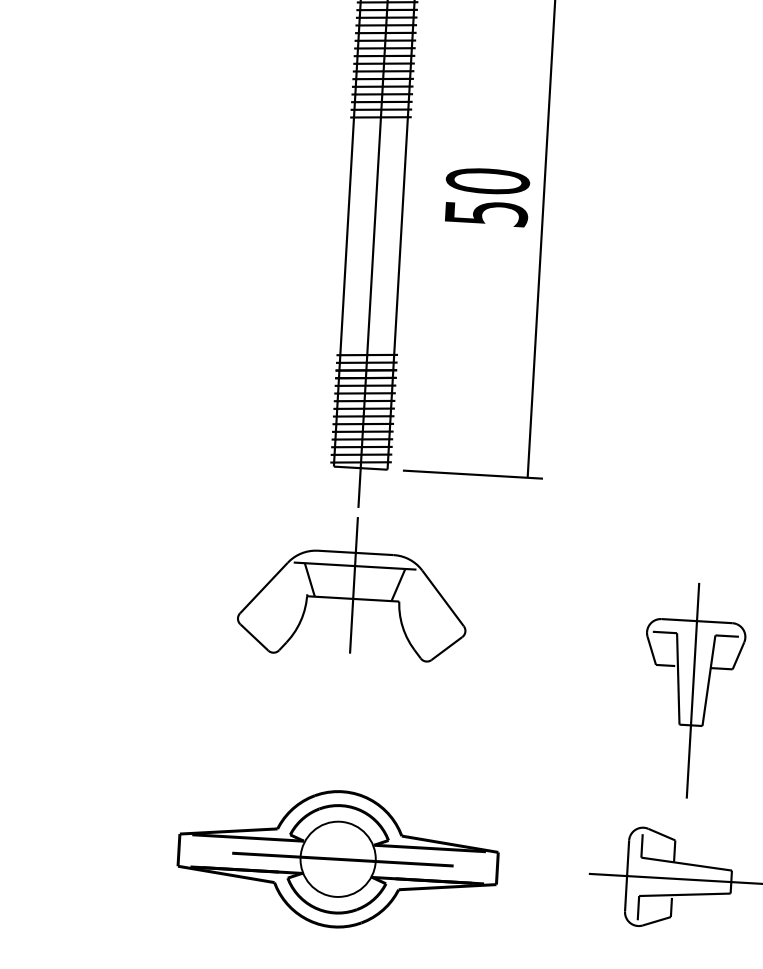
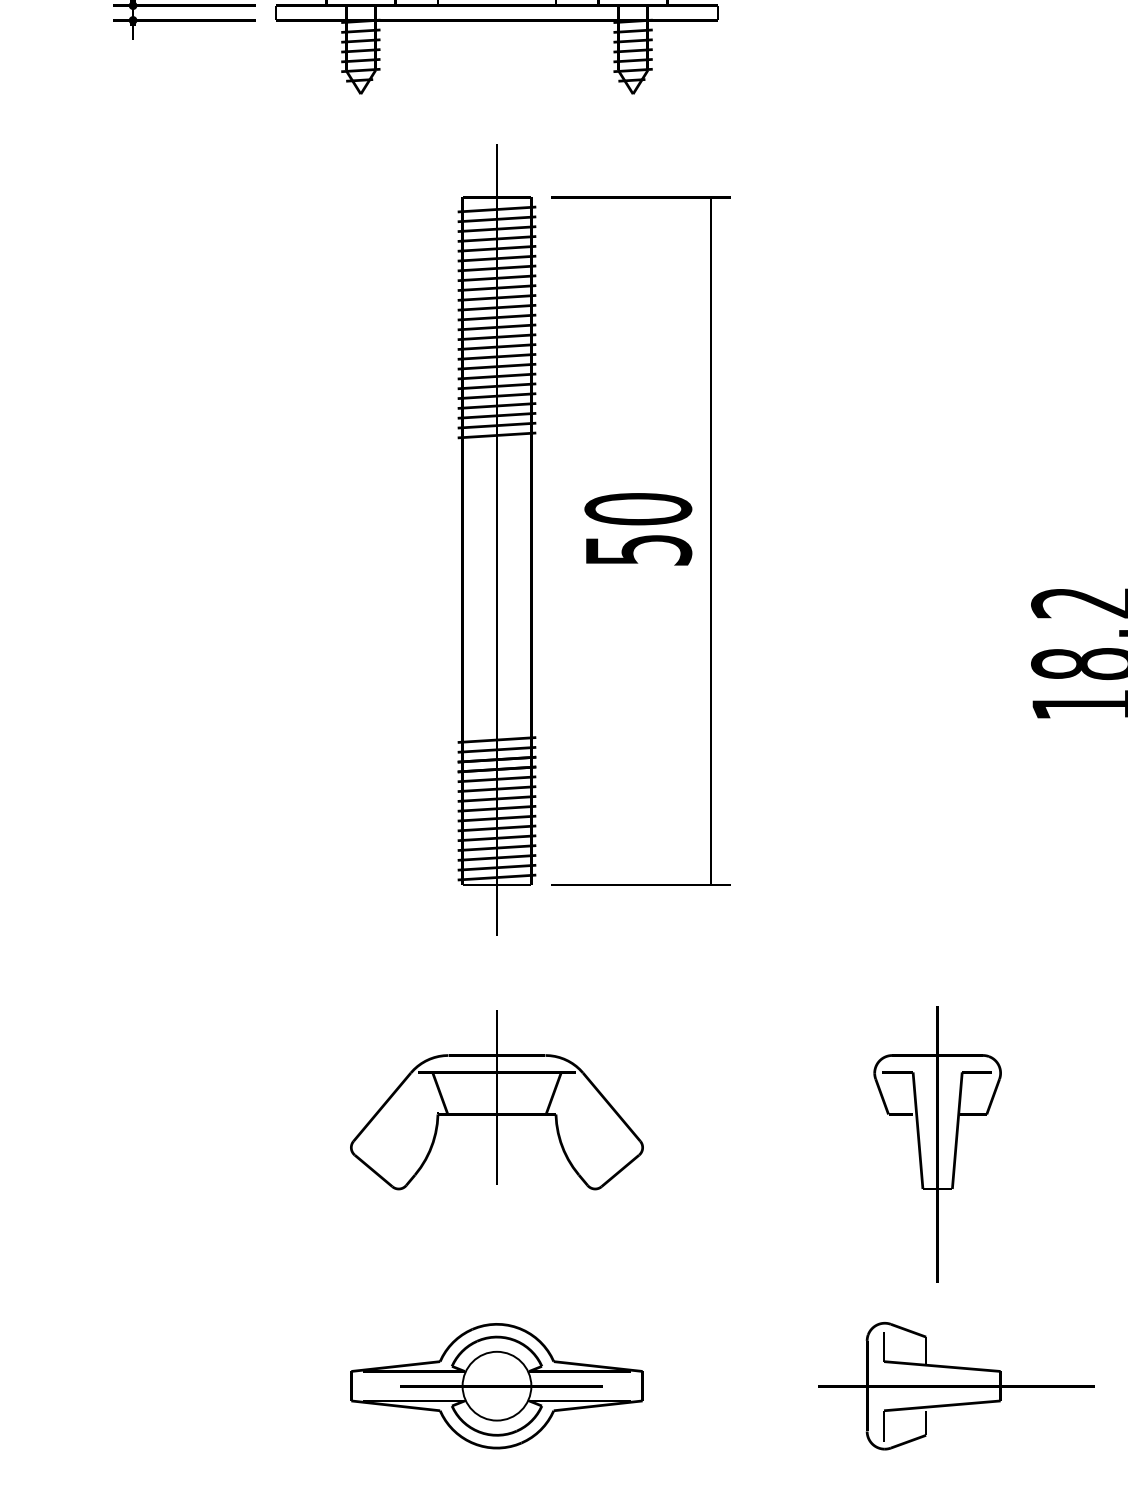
part: (353, 588) -> (496, 1100), moved
part: (337, 859) -> (496, 1386), size x0.71

